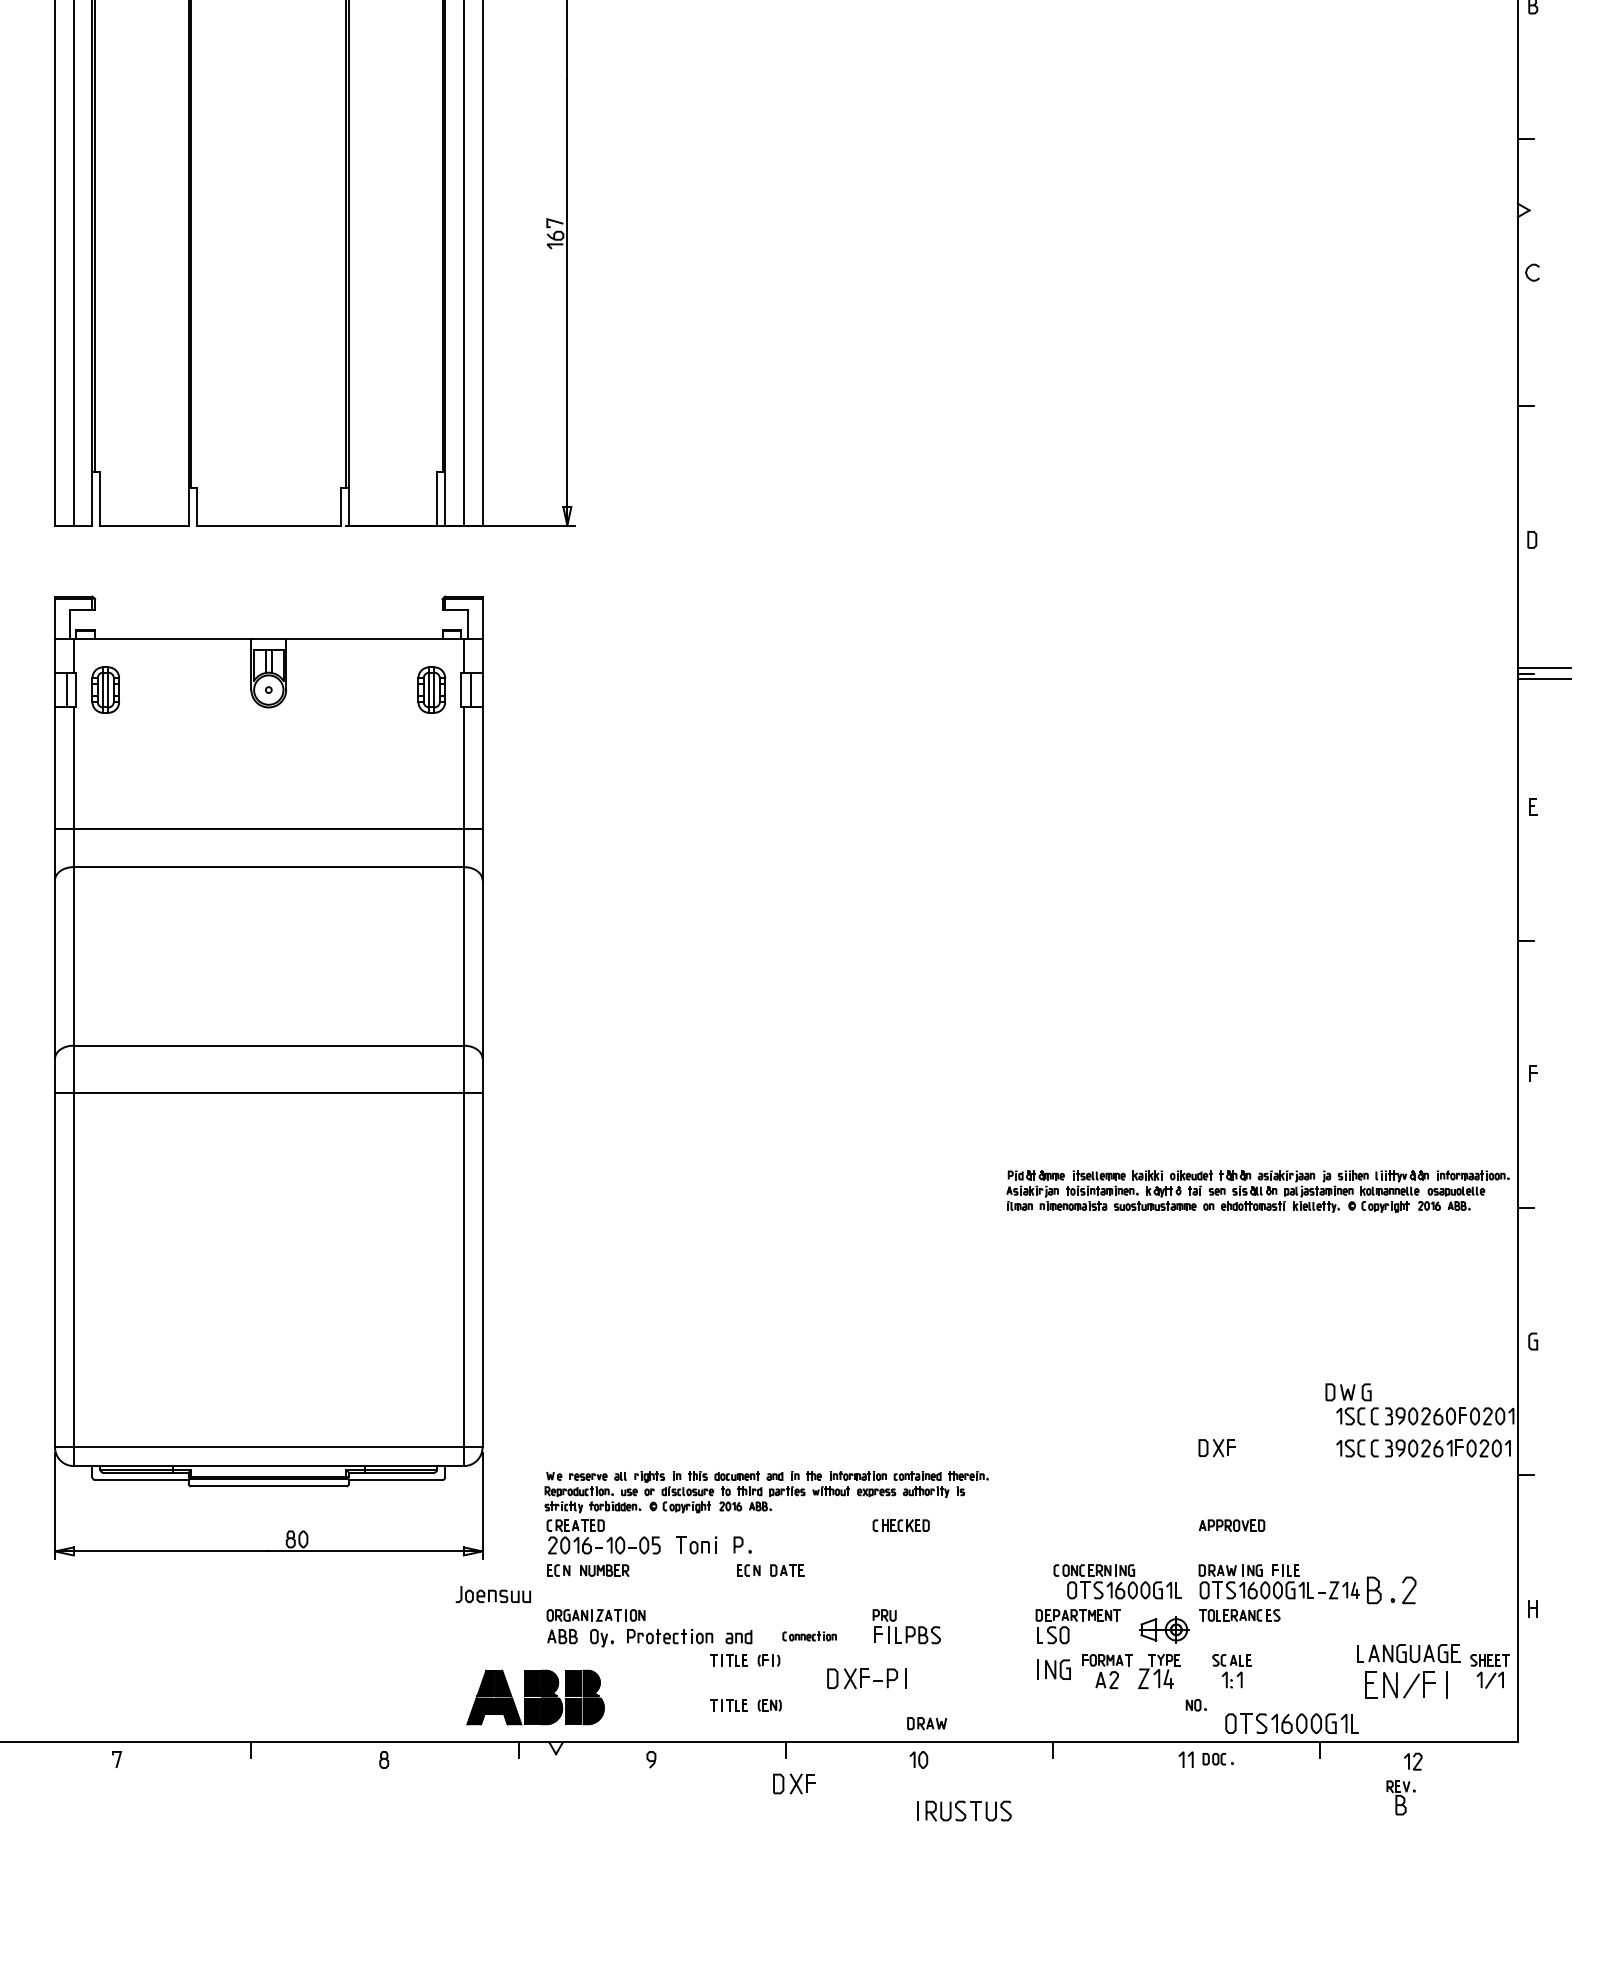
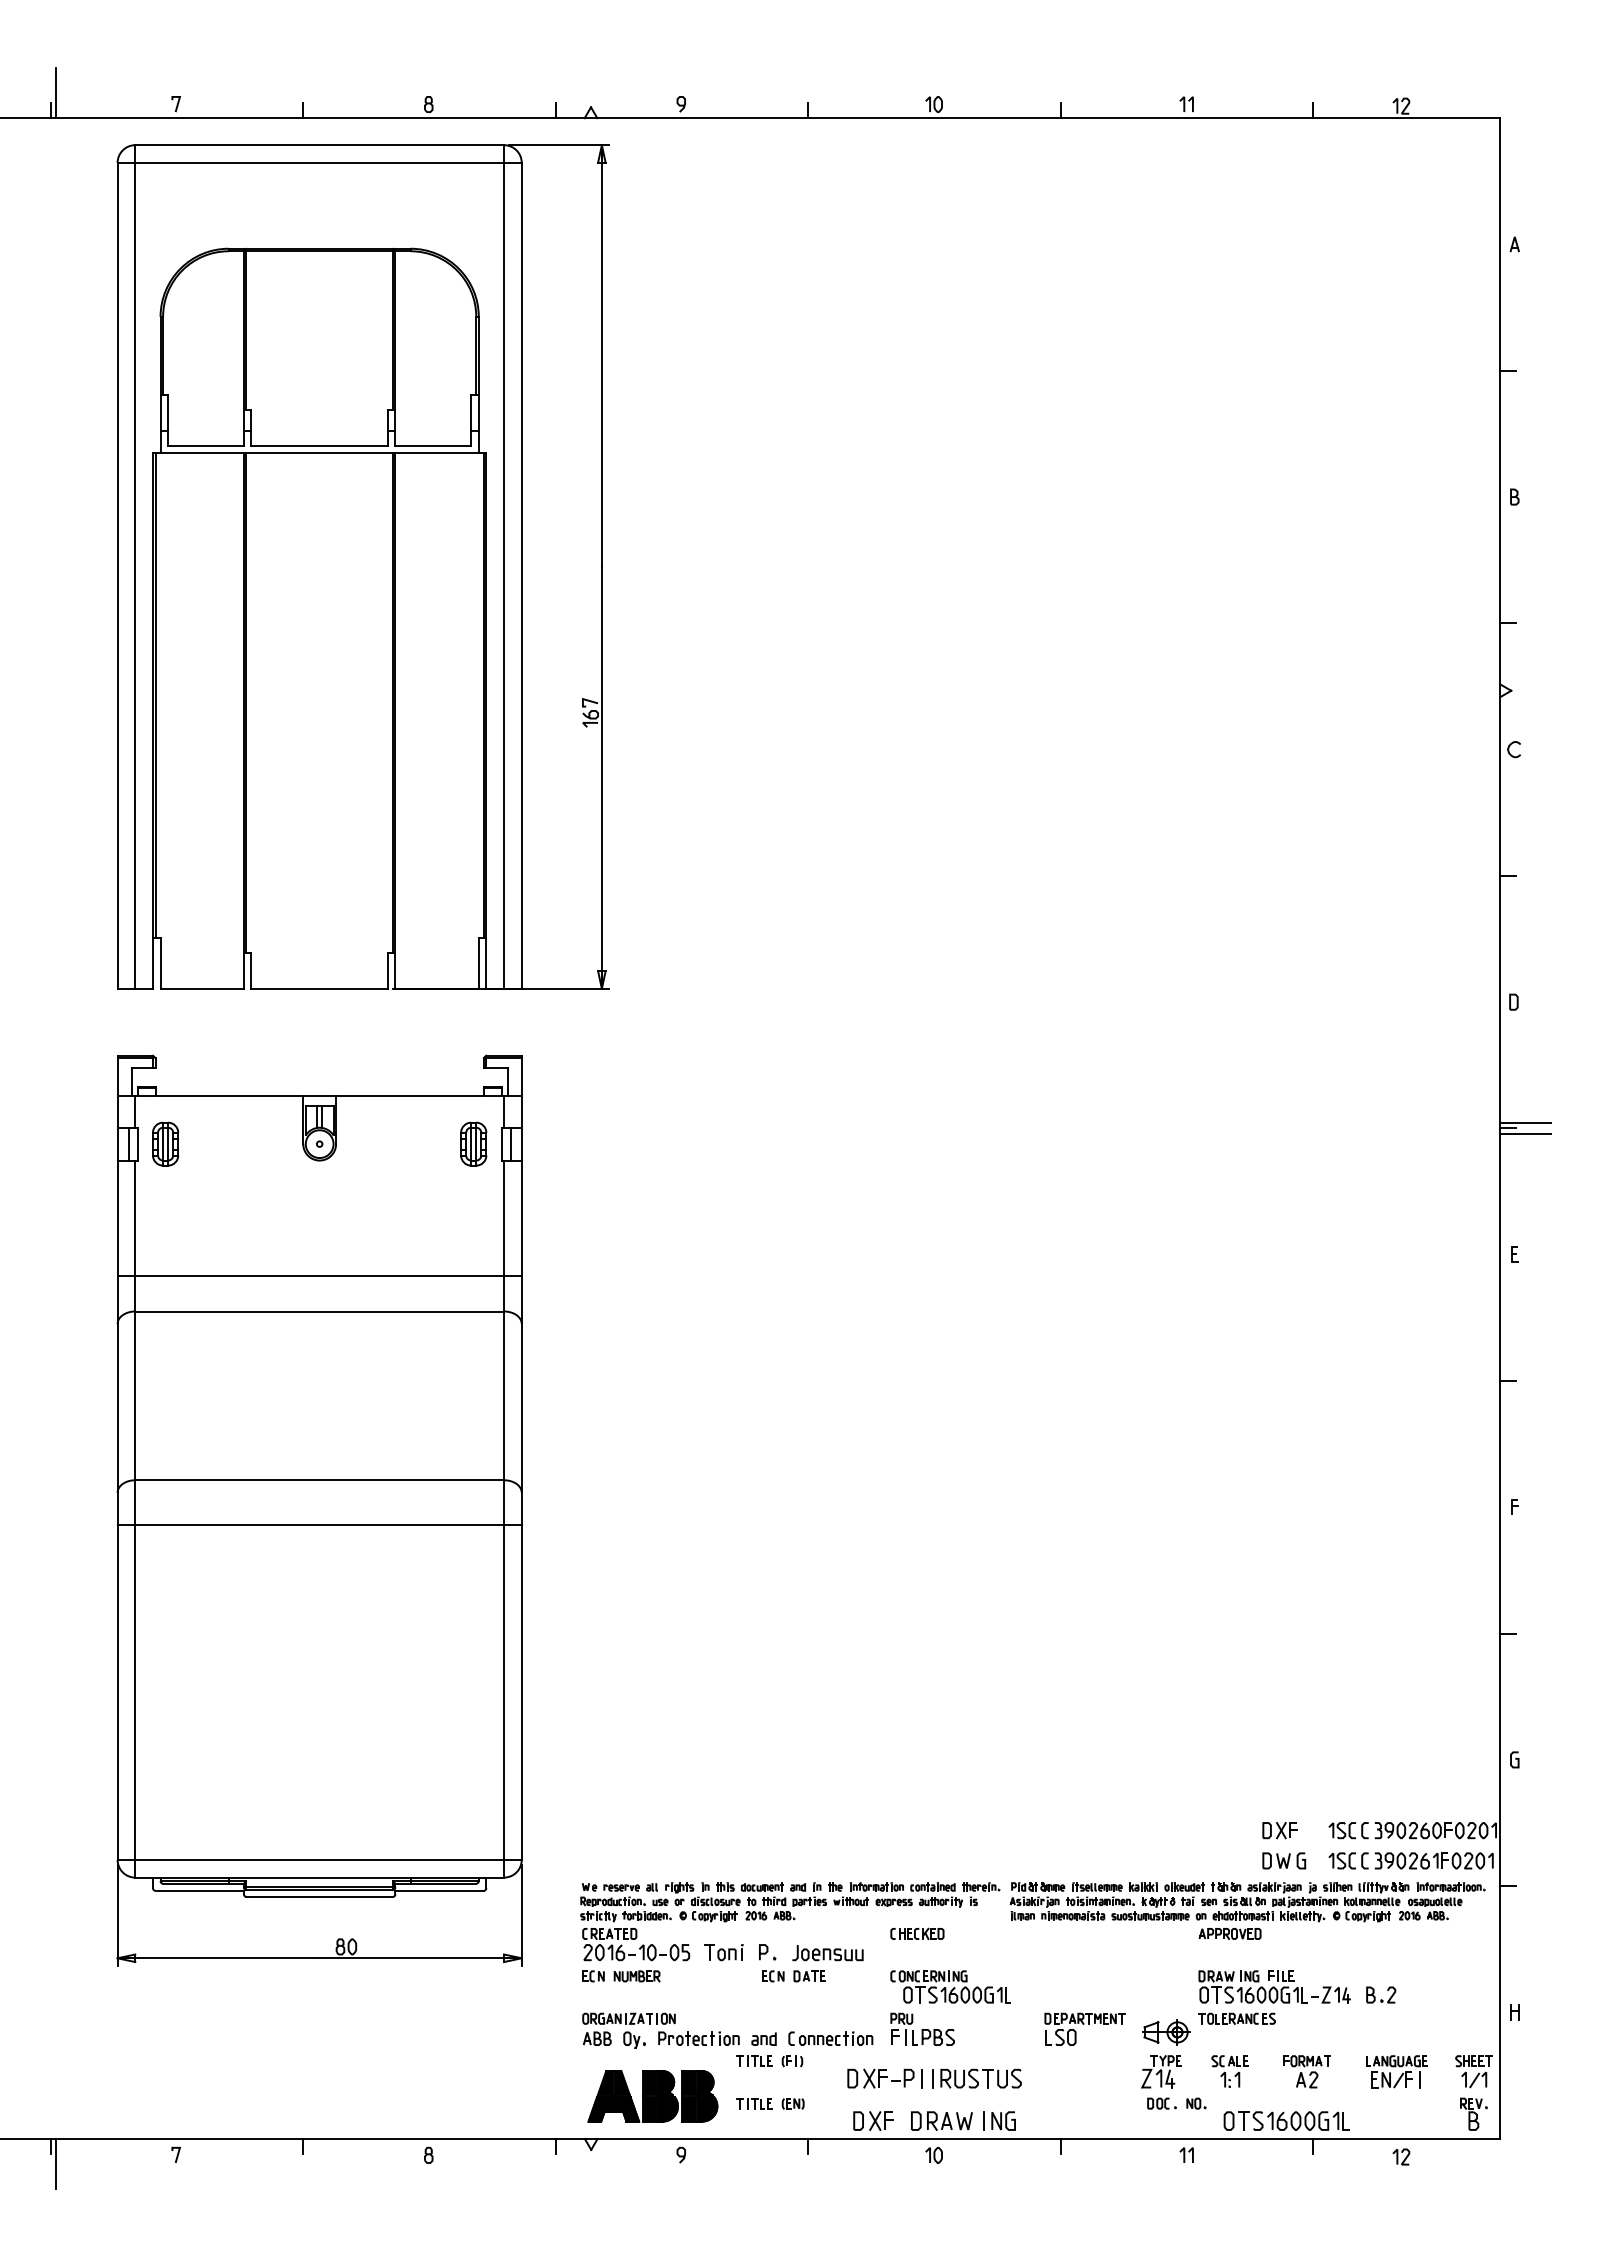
part: (1257, 1191) -> (1247, 1902), moved
part: (1348, 1391) -> (1284, 1860), moved
part: (1216, 1447) -> (1279, 1830), moved
part: (1117, 1581) -> (950, 1986), moved
part: (1392, 1589) -> (1381, 1994), size x0.62
part: (492, 1595) -> (827, 1953), moved
part: (809, 1636) -> (830, 2038), size x1.67
part: (1053, 1669) -> (999, 2120), moved
part: (1106, 1671) -> (1306, 2071), moved
part: (1408, 1671) -> (1396, 2071), size x0.62
part: (535, 1697) -> (652, 2096), moved
part: (926, 1723) -> (941, 2120), size x1.67
part: (1217, 1759) -> (1161, 2103), moved
part: (794, 1783) -> (873, 2120), moved
part: (1400, 1797) -> (1473, 2113), moved
part: (963, 1810) -> (976, 2078), moved

